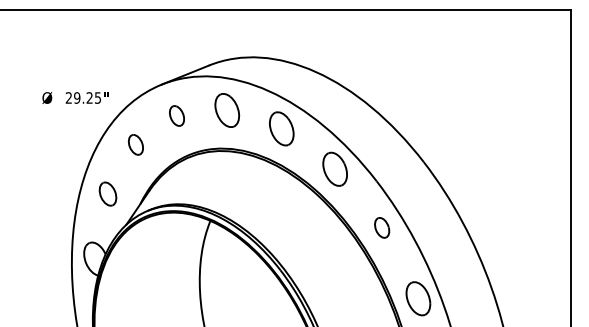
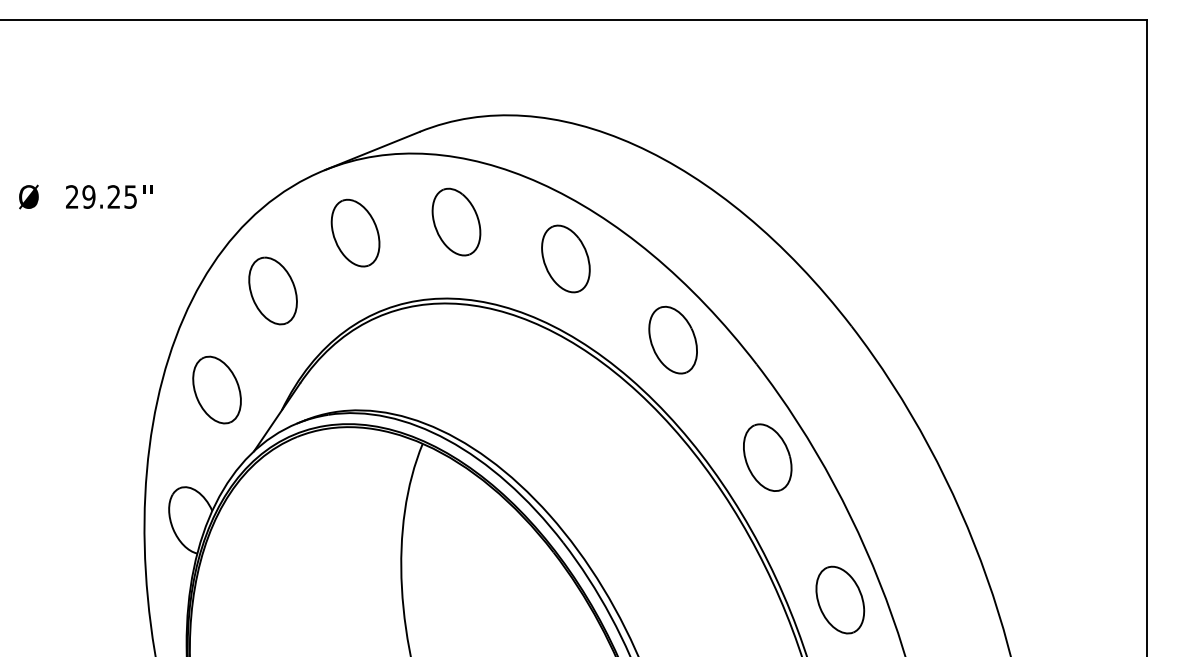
text: (75, 97) -> (85, 195), moved
part: (176, 115) -> (354, 232), size x1.67
part: (135, 144) -> (272, 290), size x1.67
part: (107, 193) -> (216, 388), size x1.43
part: (381, 227) -> (766, 457), size x1.67

